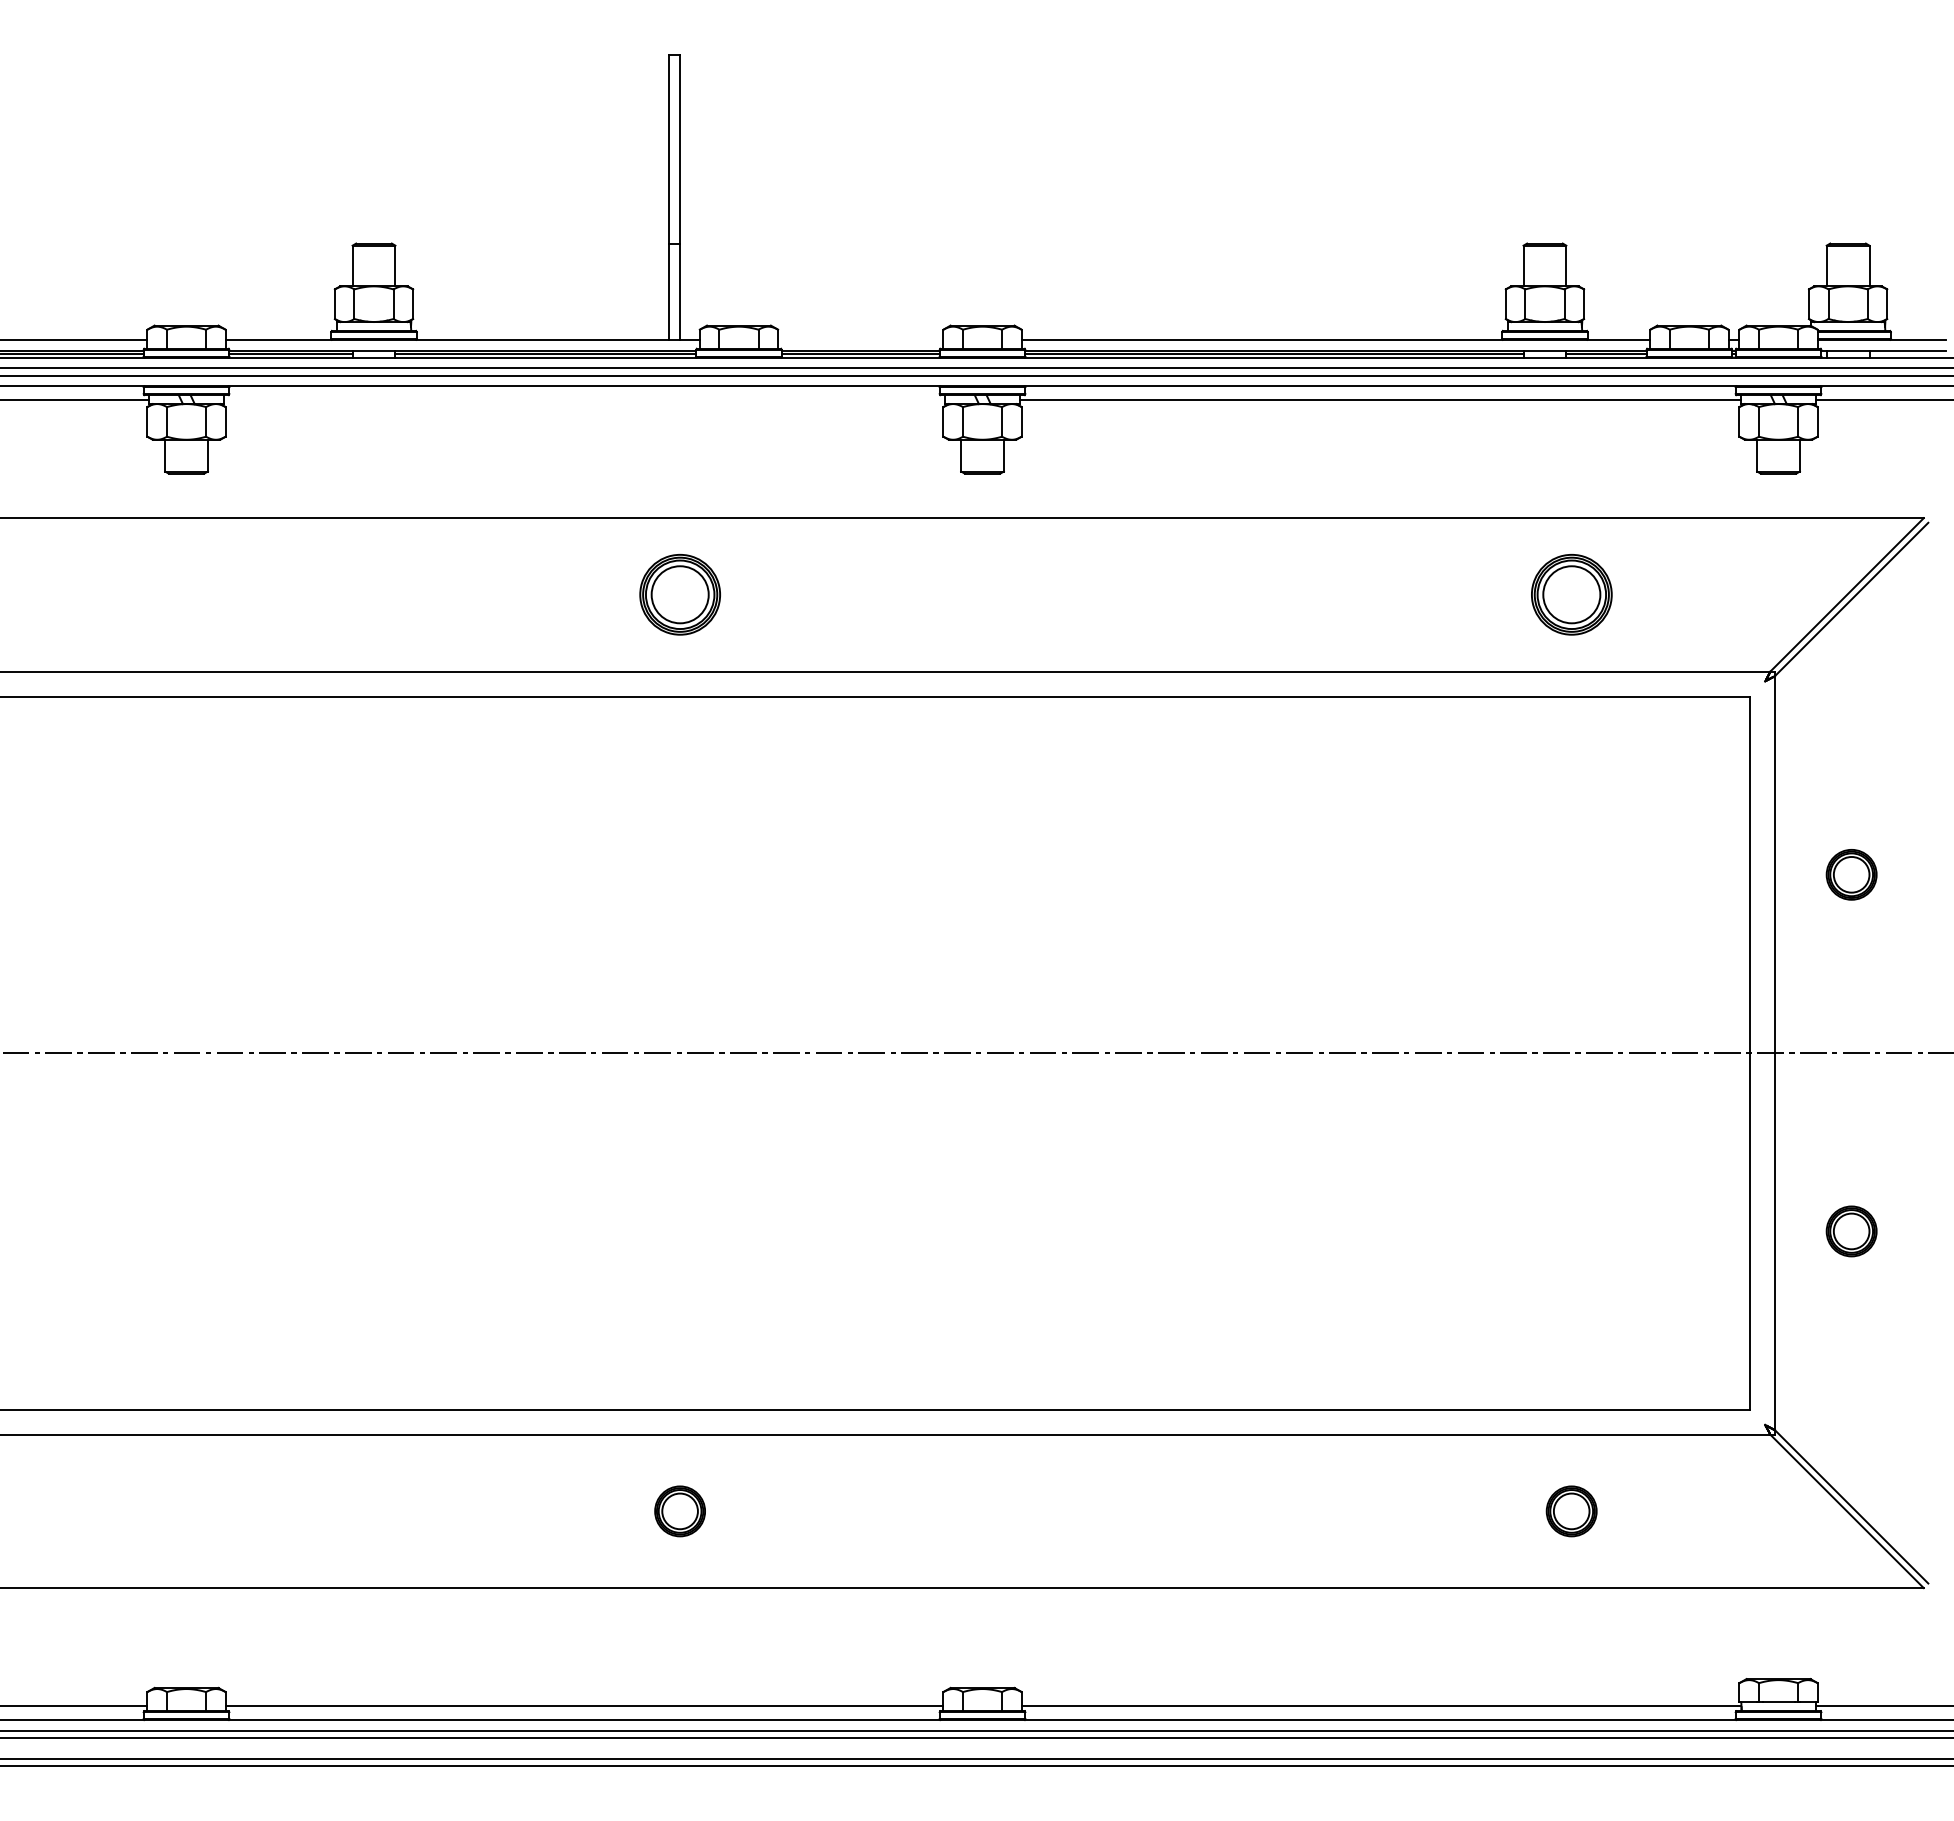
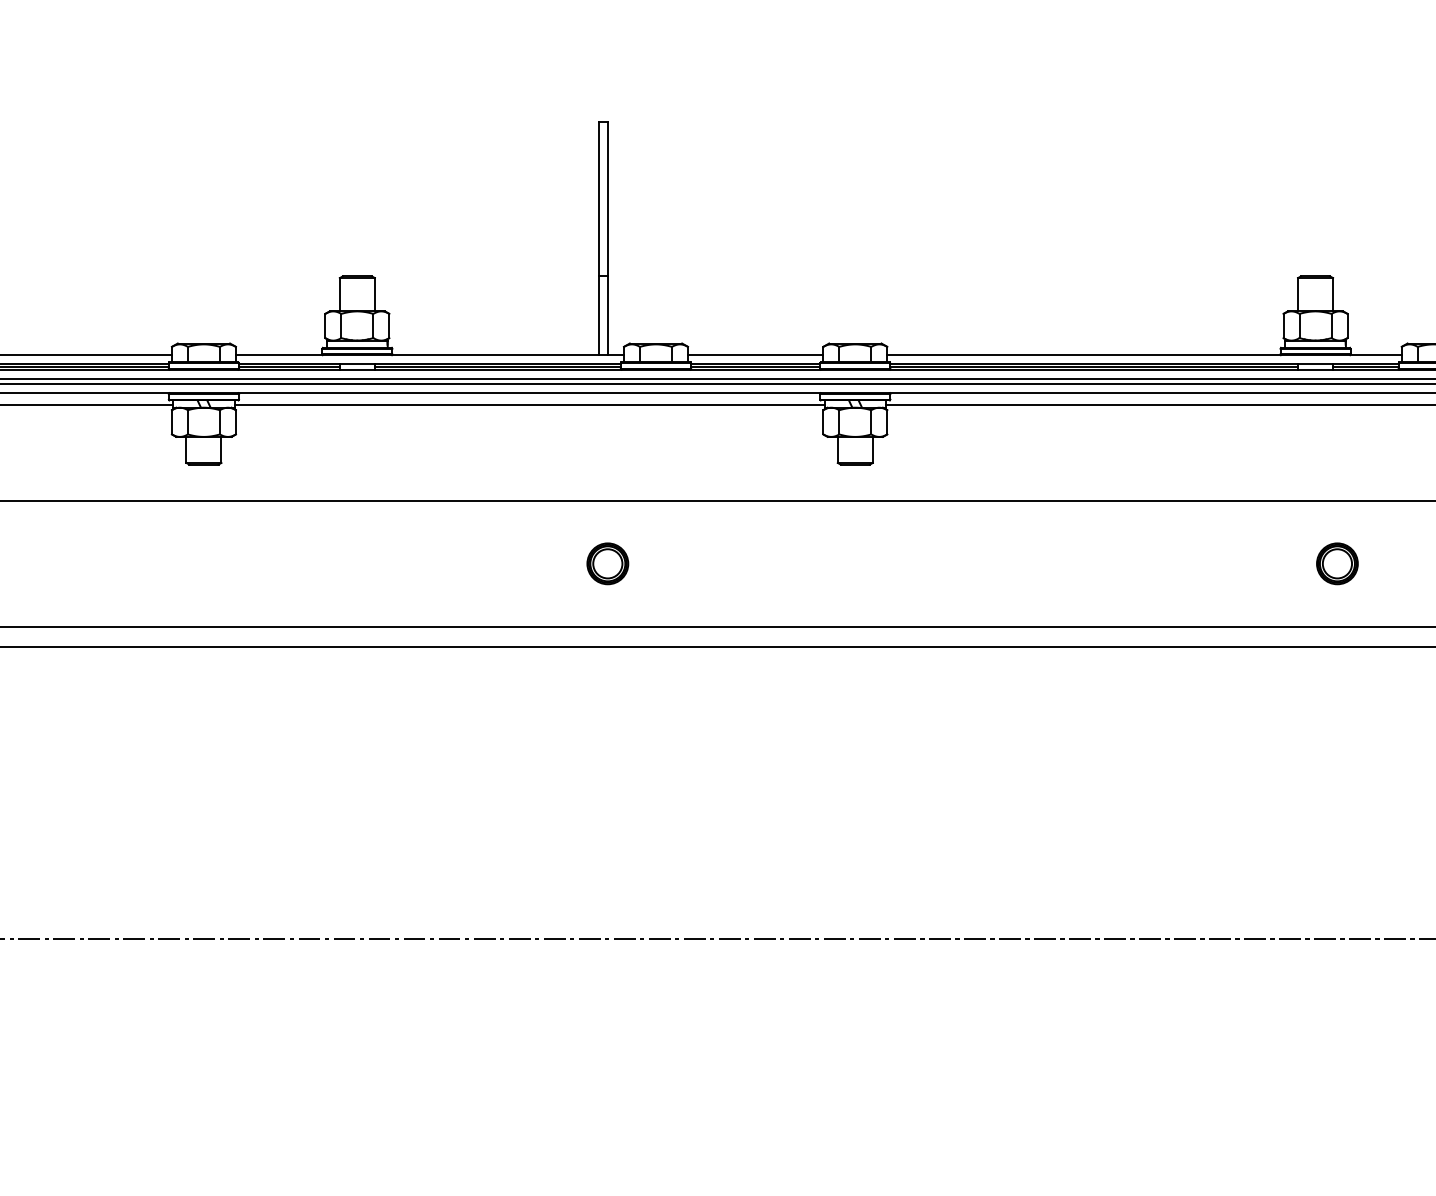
line: (860, 339) -> (755, 354), added
line: (584, 400) -> (529, 404), added
part: (679, 594) -> (607, 563), size x0.62
part: (1571, 594) -> (1337, 563), size x0.62

